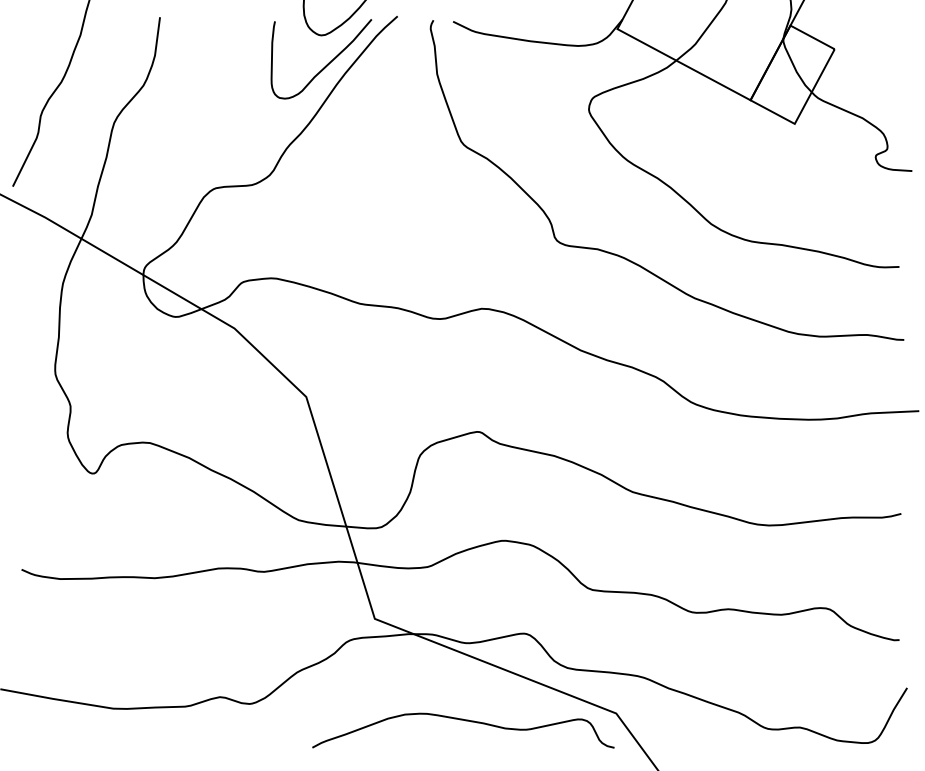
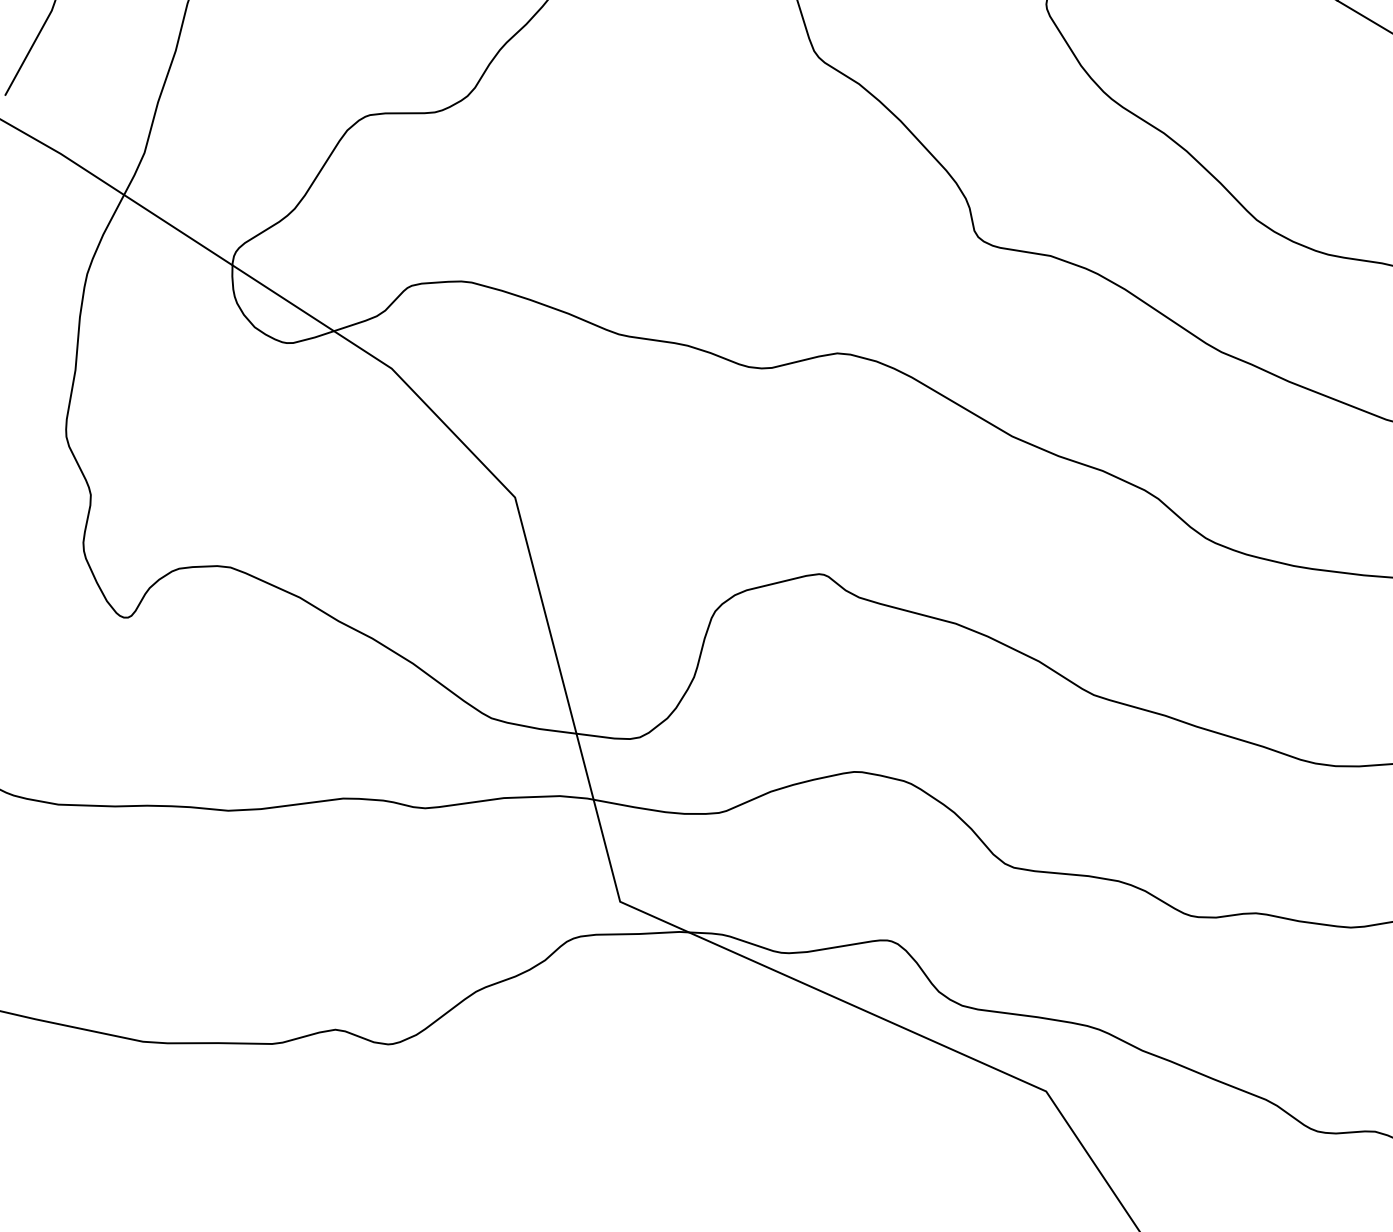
curve: (465, 721) -> (774, 1093), removed

